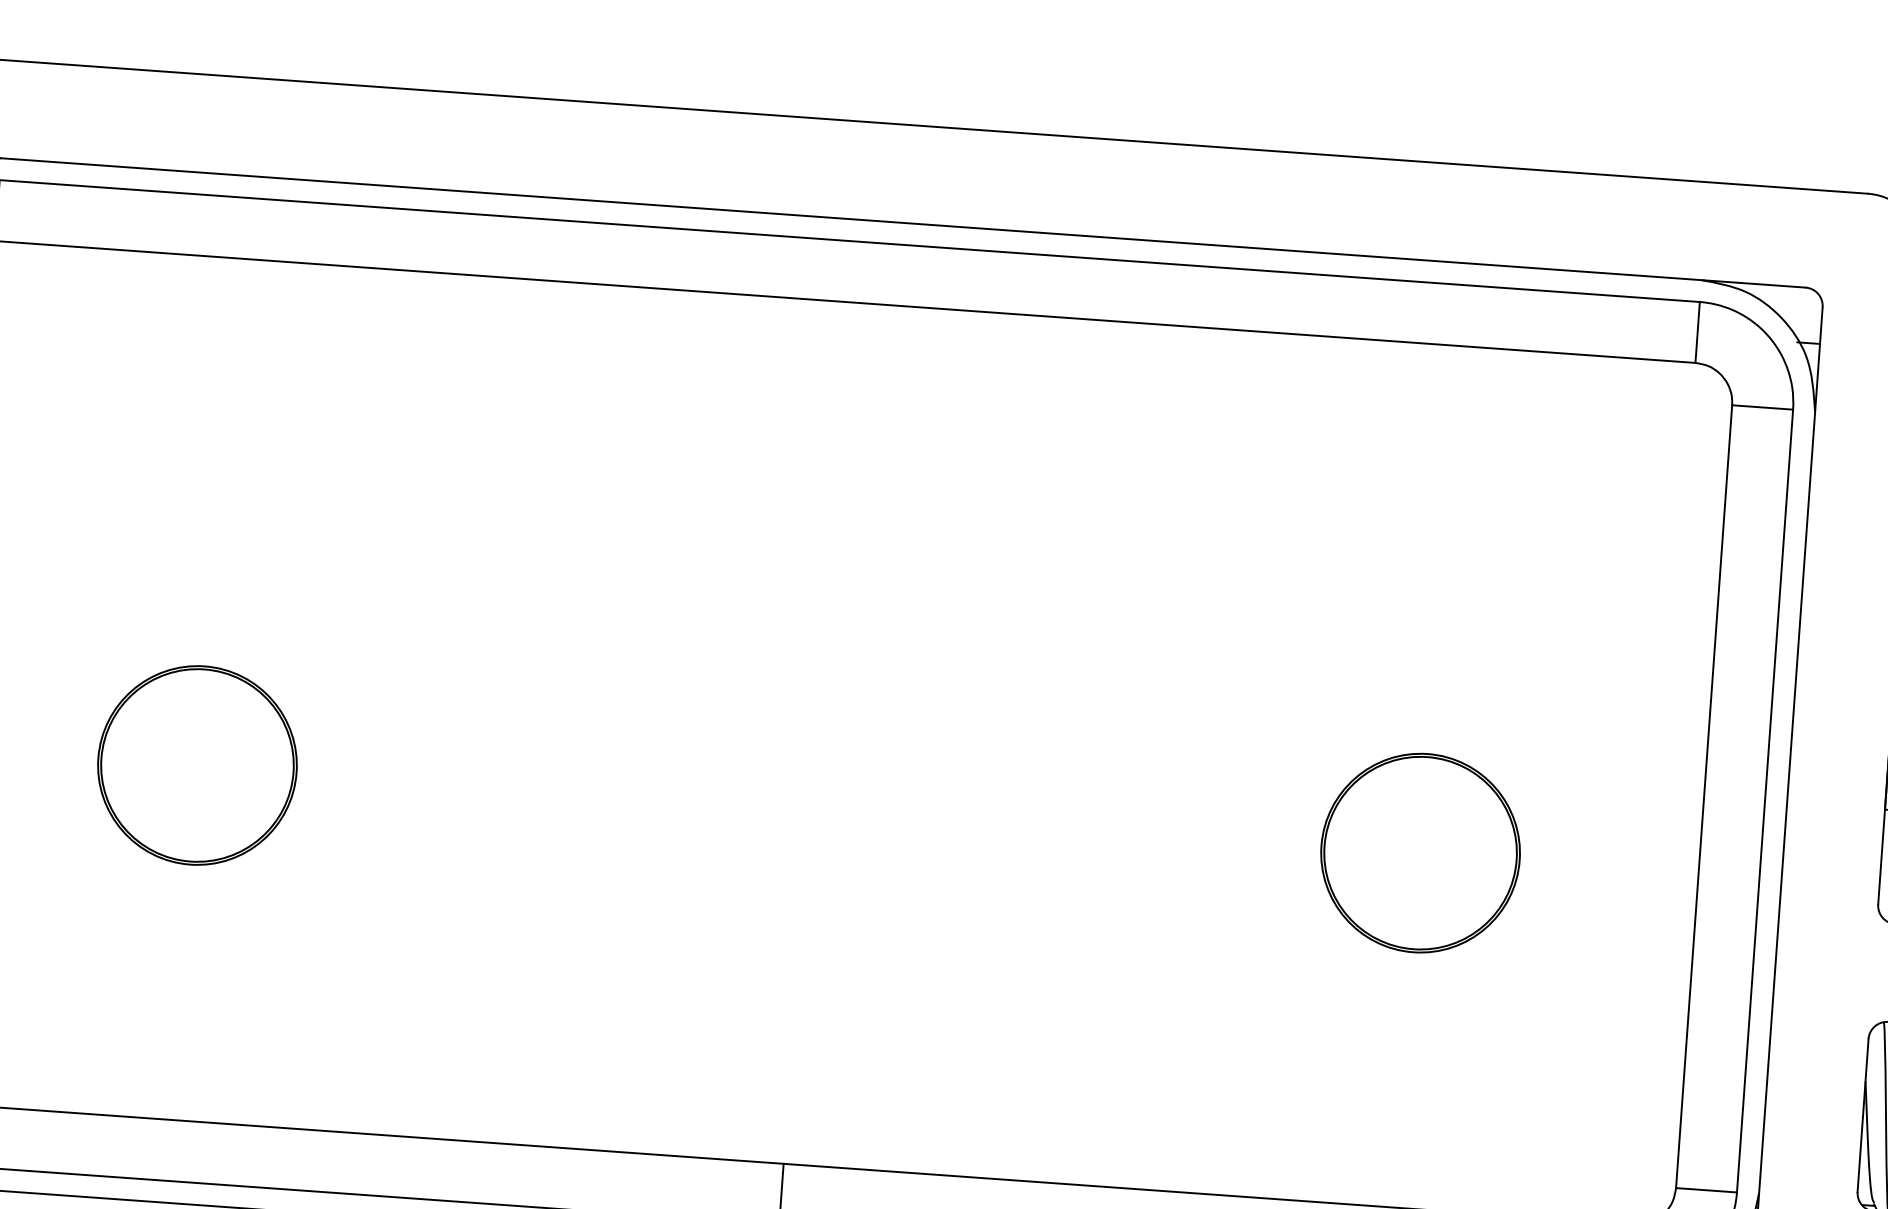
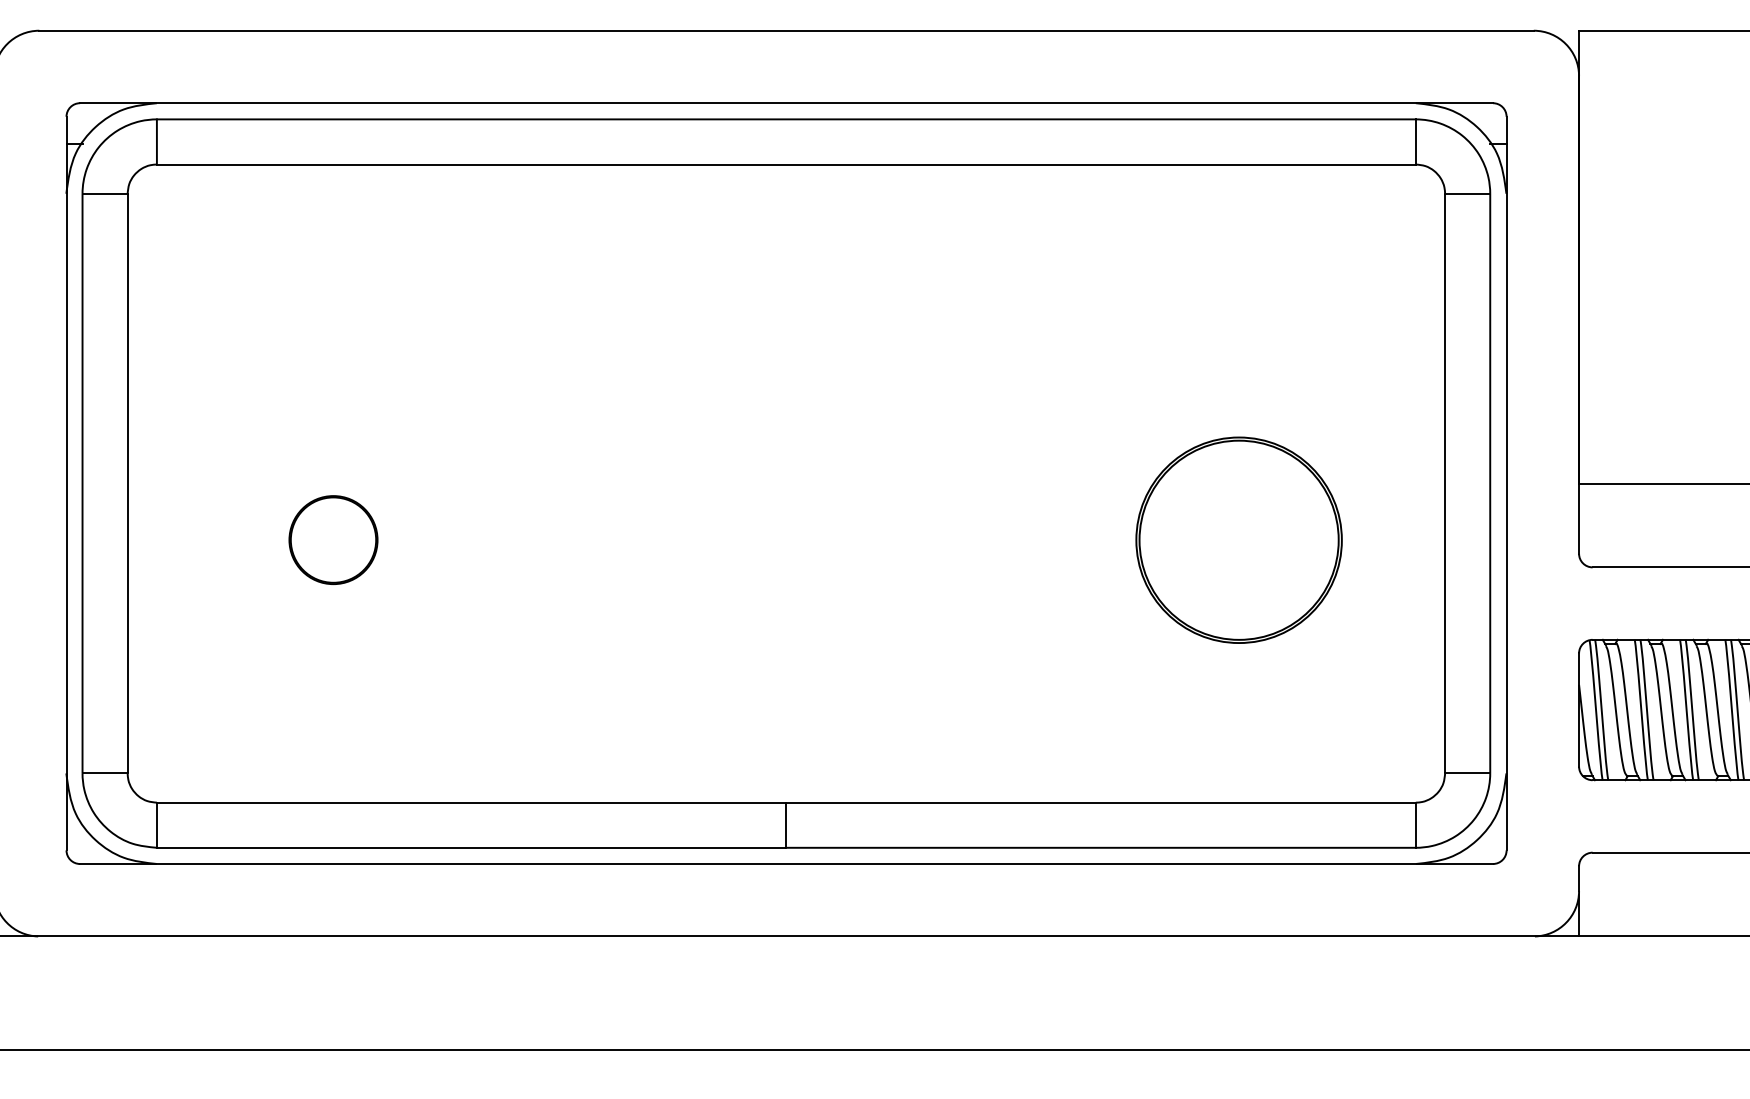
part: (197, 764) -> (333, 539), size x0.6
part: (1421, 852) -> (1239, 539), size x1.4

